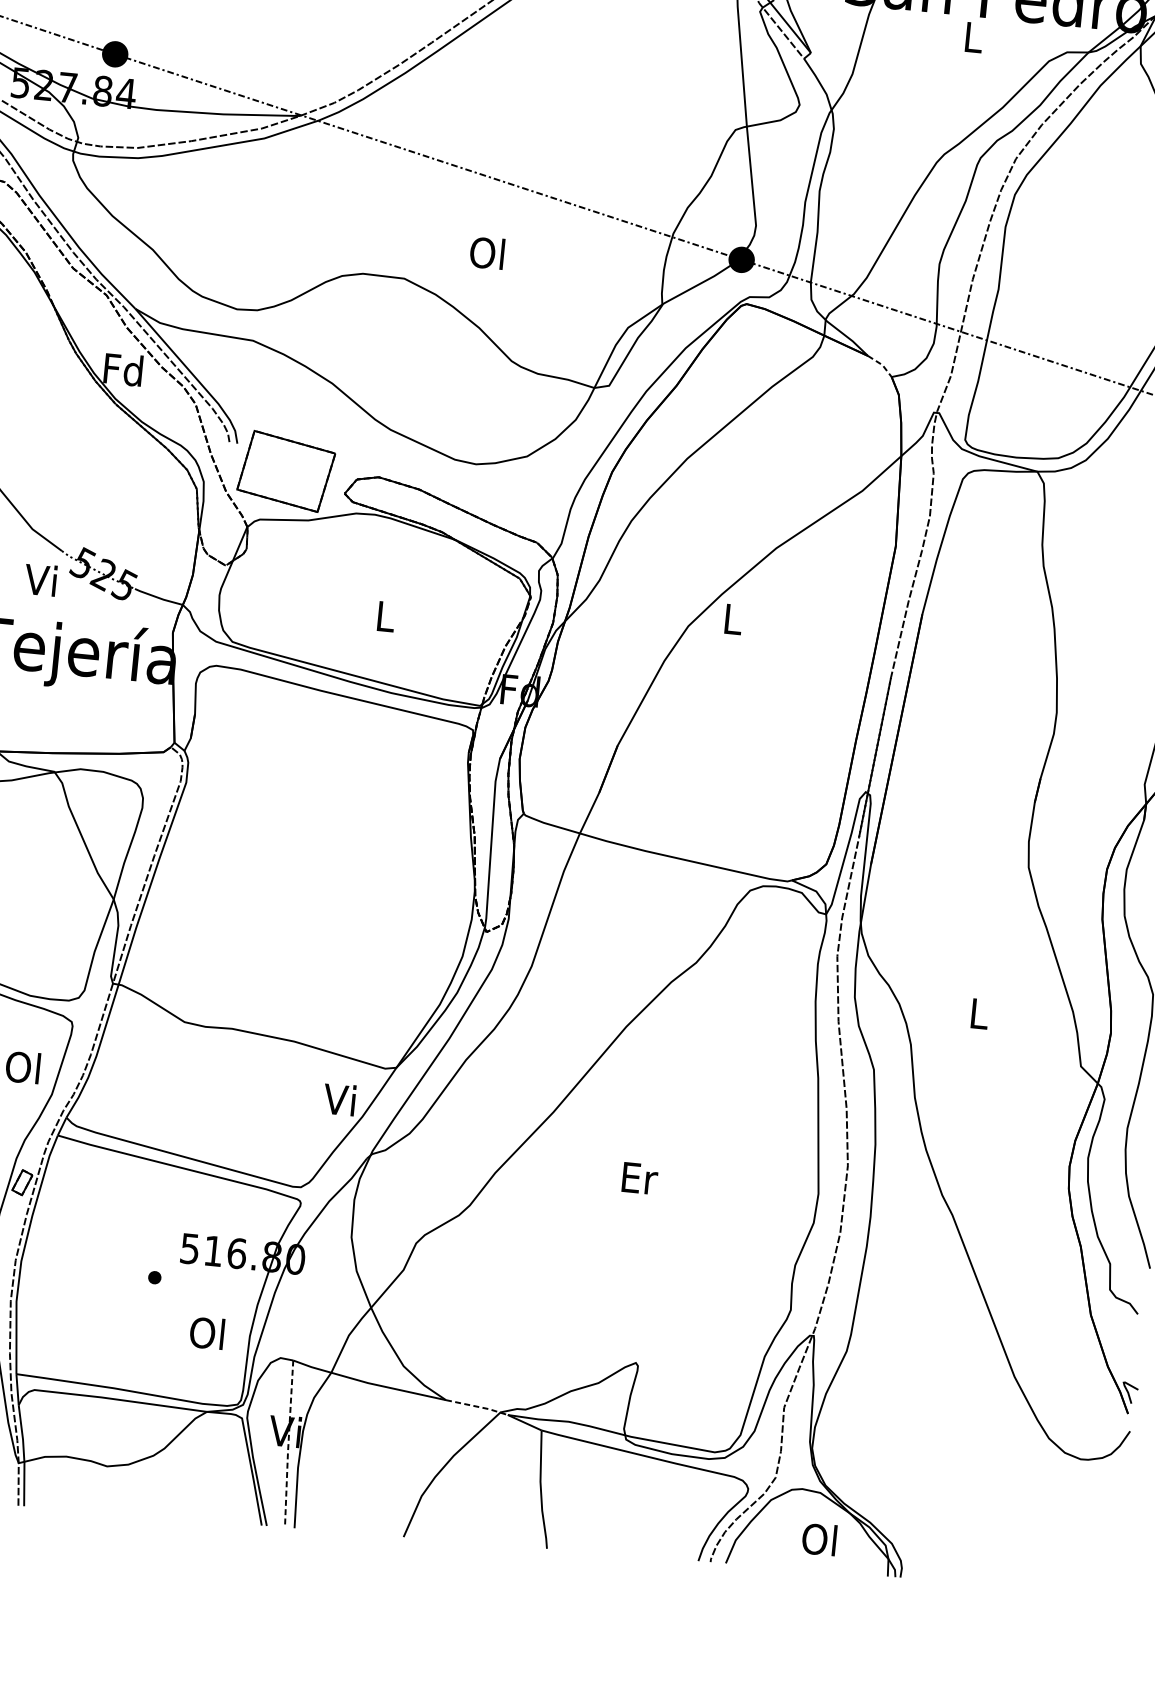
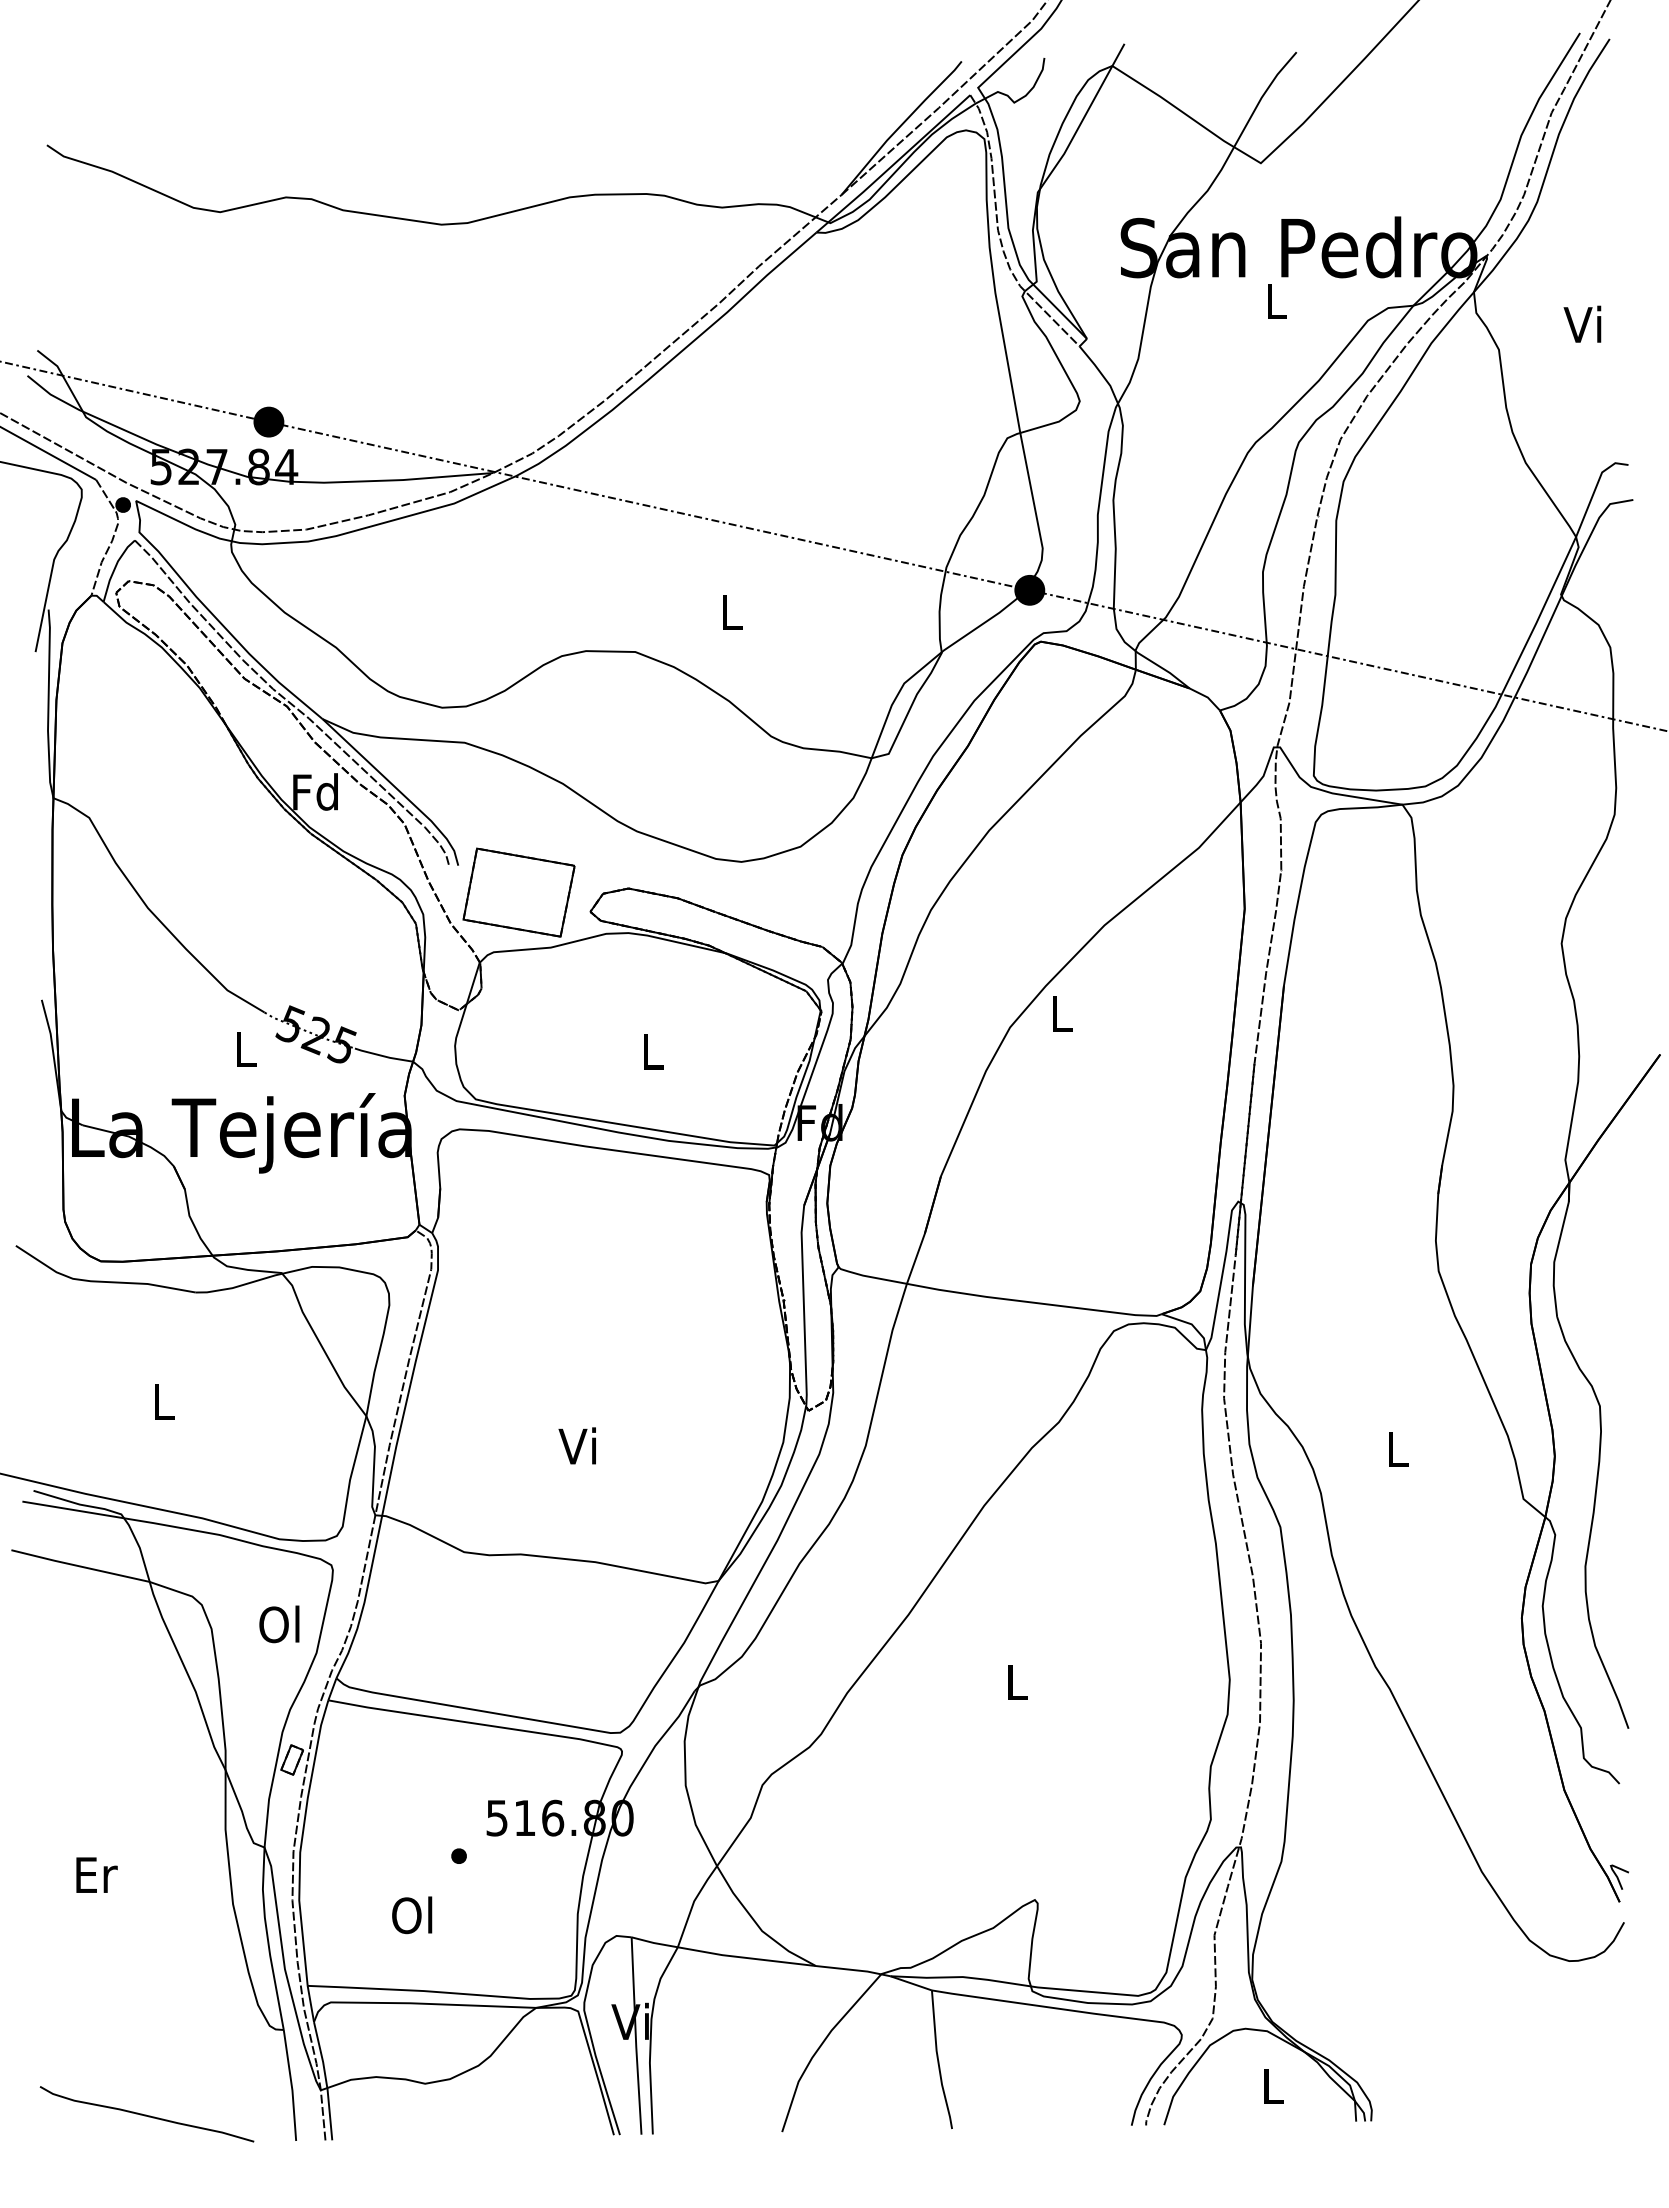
text: (487, 252) -> (729, 611), Ol -> L
line: (881, 364) -> (1206, 697), dashed -> solid
text: (40, 579) -> (242, 1048), Vi -> L
text: (338, 1099) -> (576, 1445), moved
text: (639, 1178) -> (1017, 1682), Er -> L
text: (207, 1333) -> (412, 1915), moved
line: (478, 1407) -> (854, 1970), dashed -> solid
line: (288, 1445) -> (635, 2037), dashed -> solid
text: (819, 1539) -> (1271, 2085), Ol -> L

